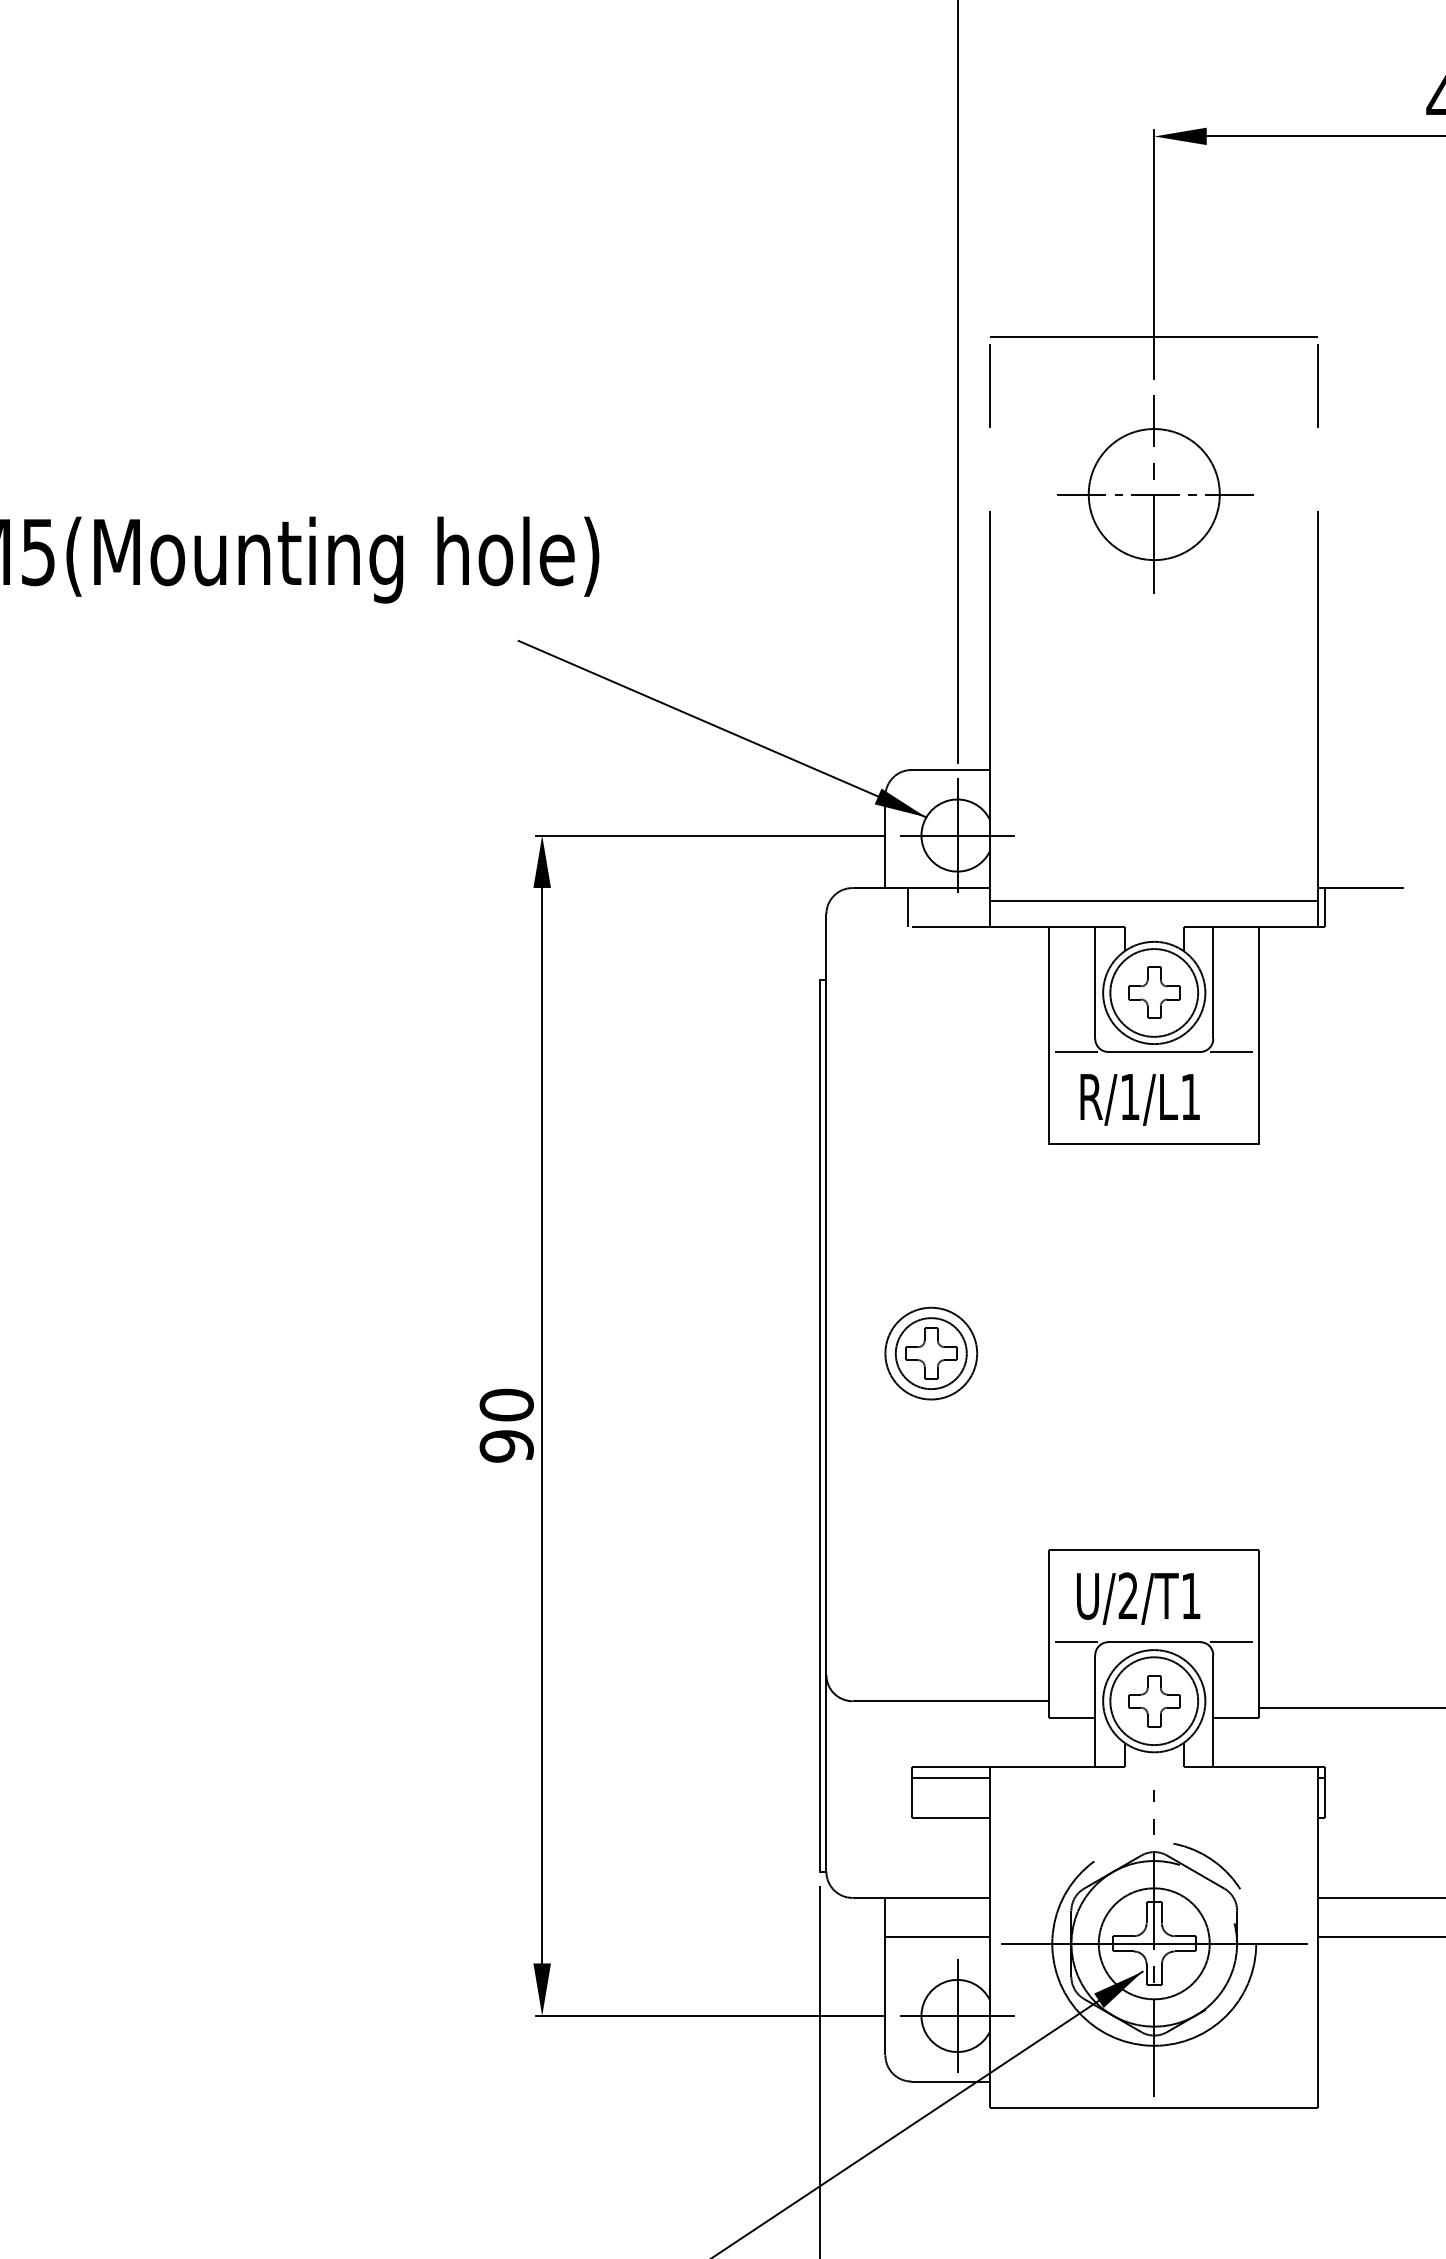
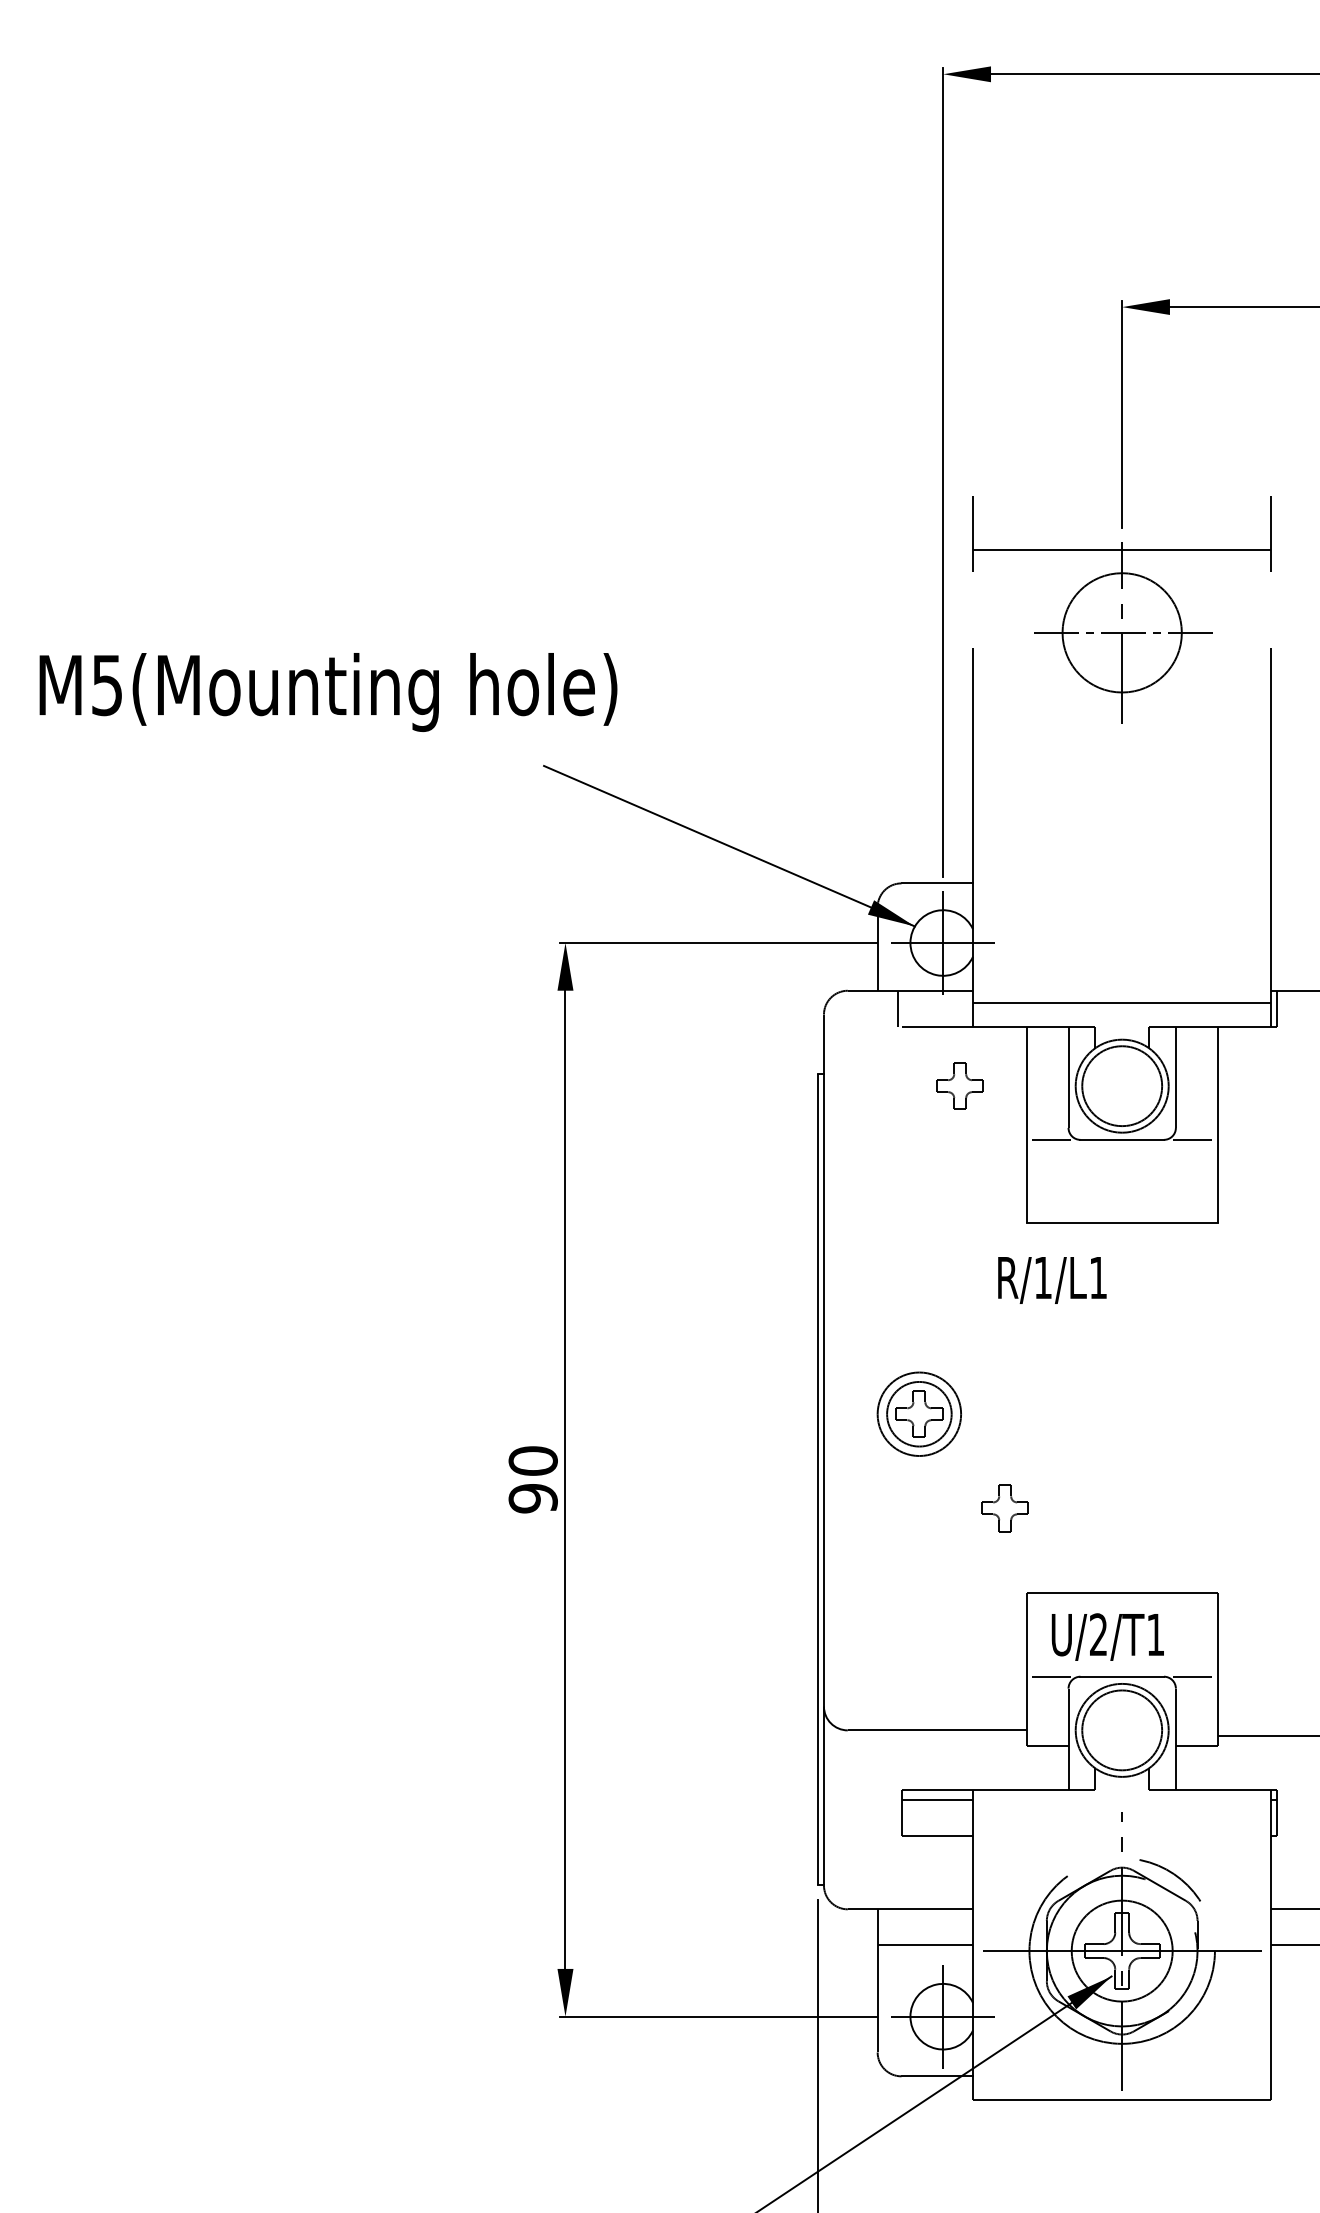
line: (1154, 336) -> (1122, 549), moved
part: (1153, 992) -> (959, 1085), moved
text: (1140, 1099) -> (1052, 1280), moved
part: (1153, 1701) -> (1004, 1508), moved

